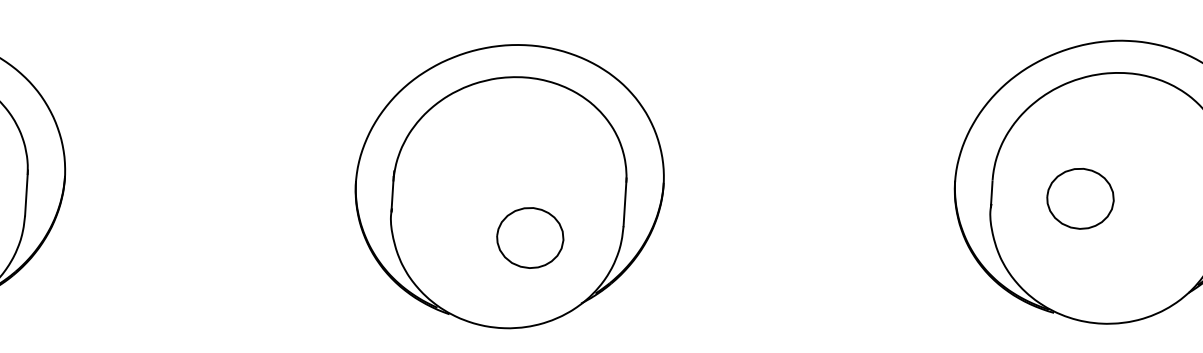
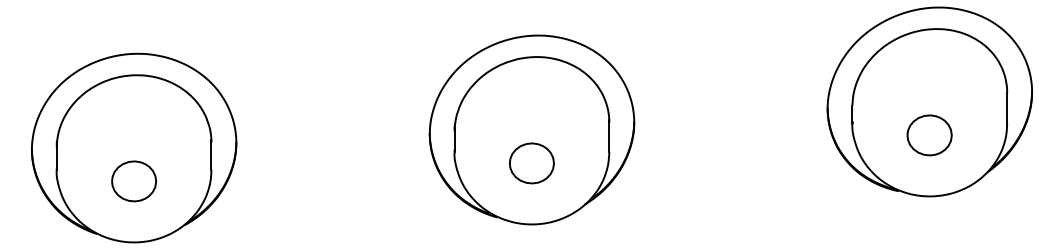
part: (1080, 198) -> (929, 135), moved
part: (529, 238) -> (531, 163), moved

